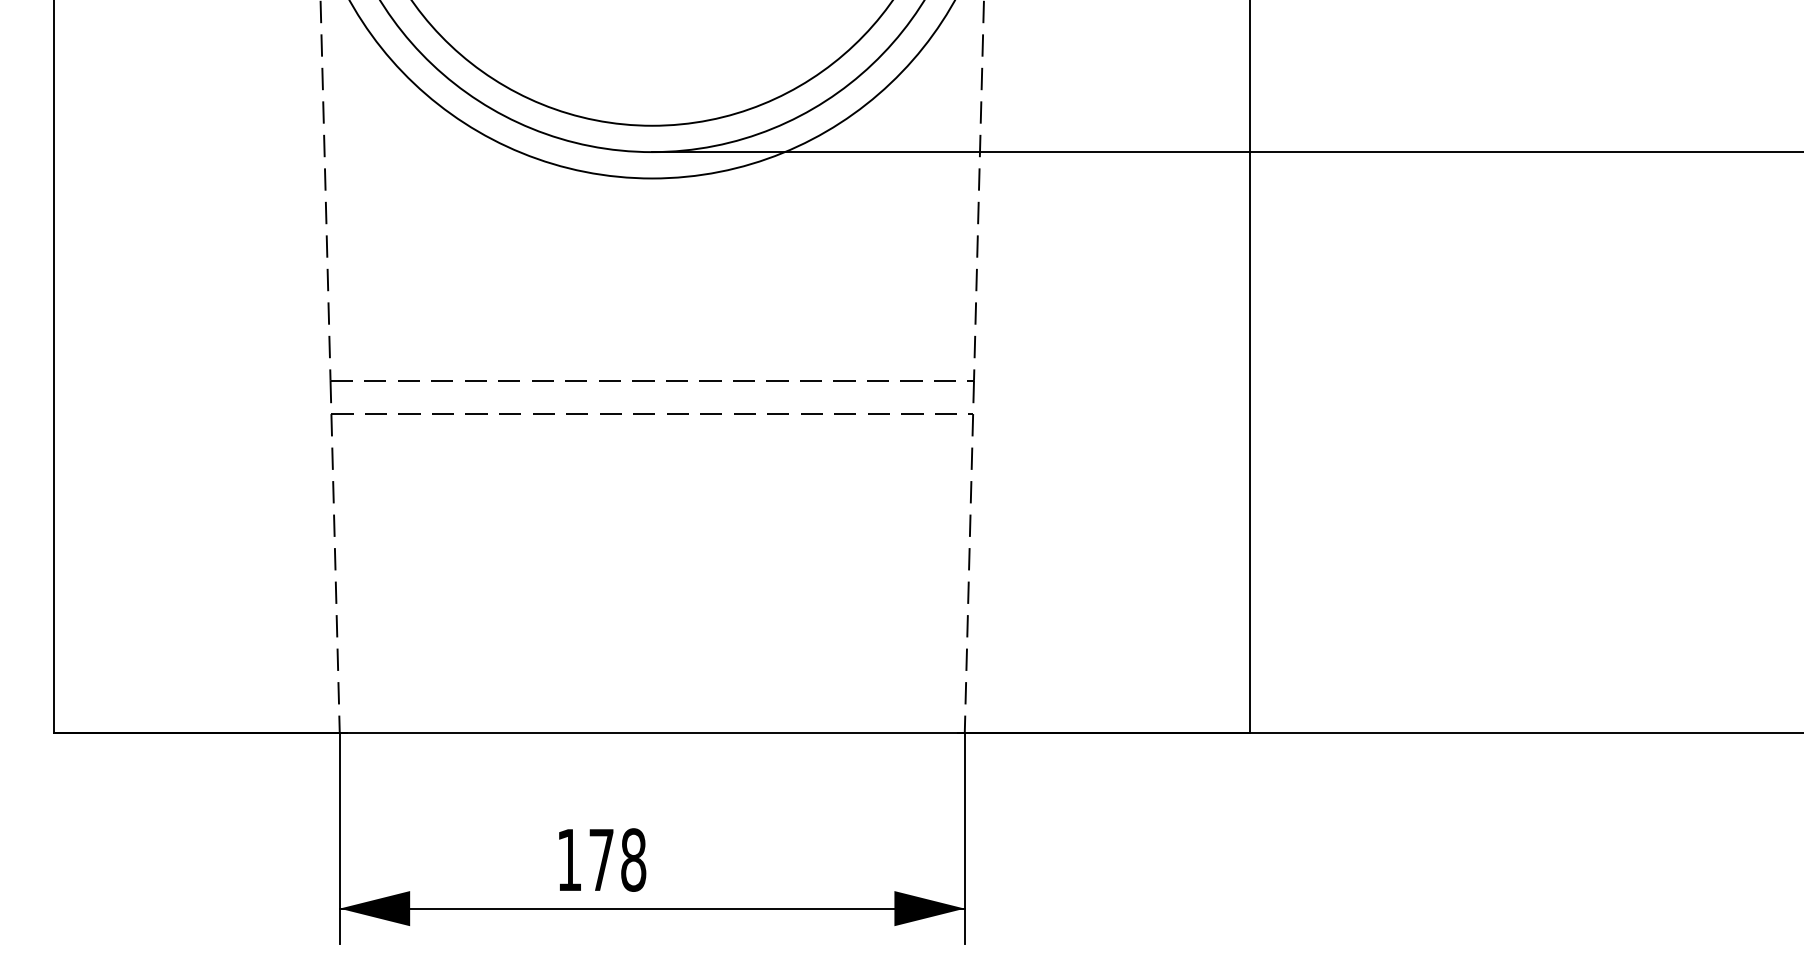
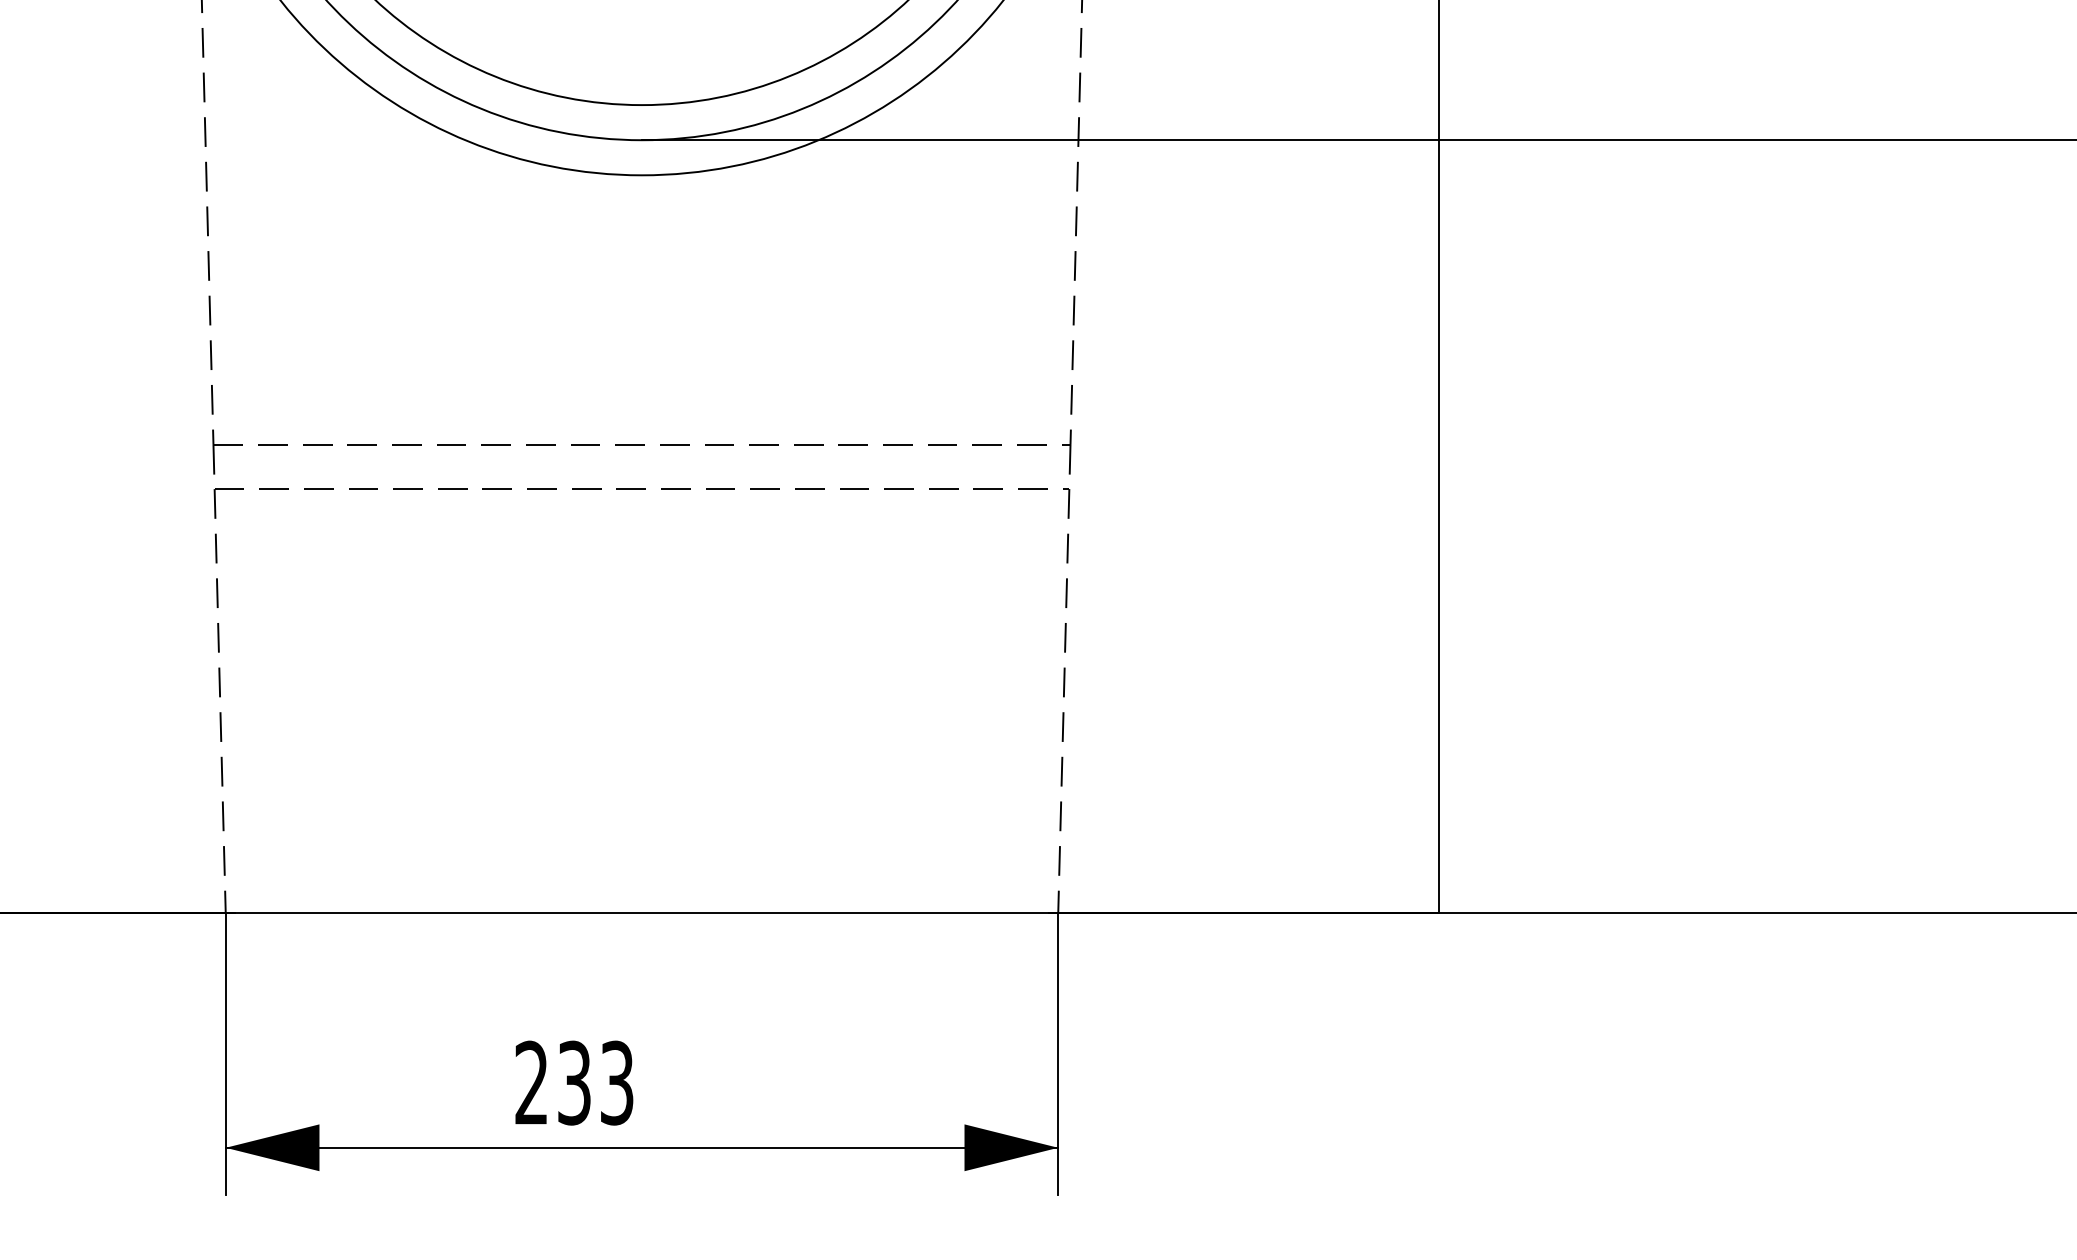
text: (601, 859) -> (574, 1082), 178 -> 233

